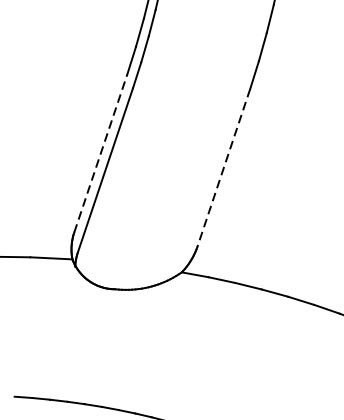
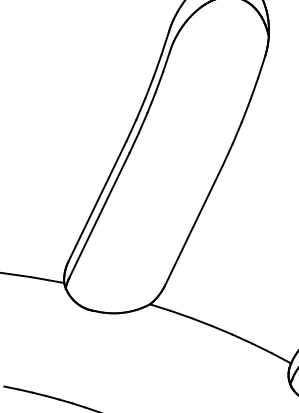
line: (100, 153) -> (97, 201), dashed -> solid
line: (223, 168) -> (193, 225), dashed -> solid

